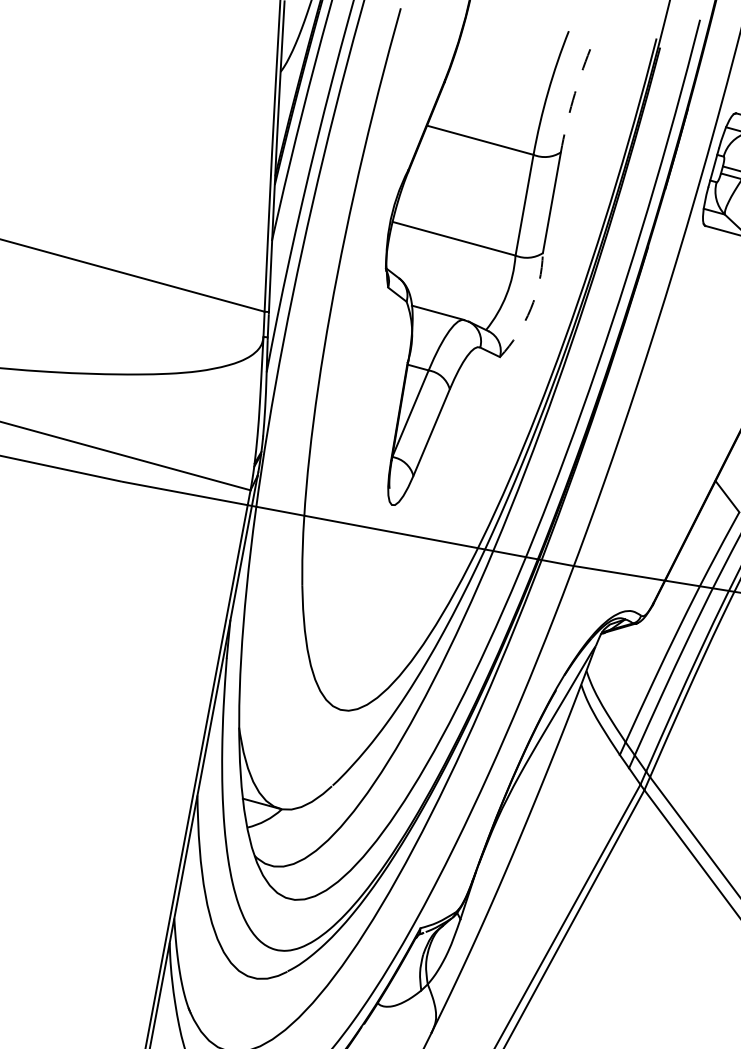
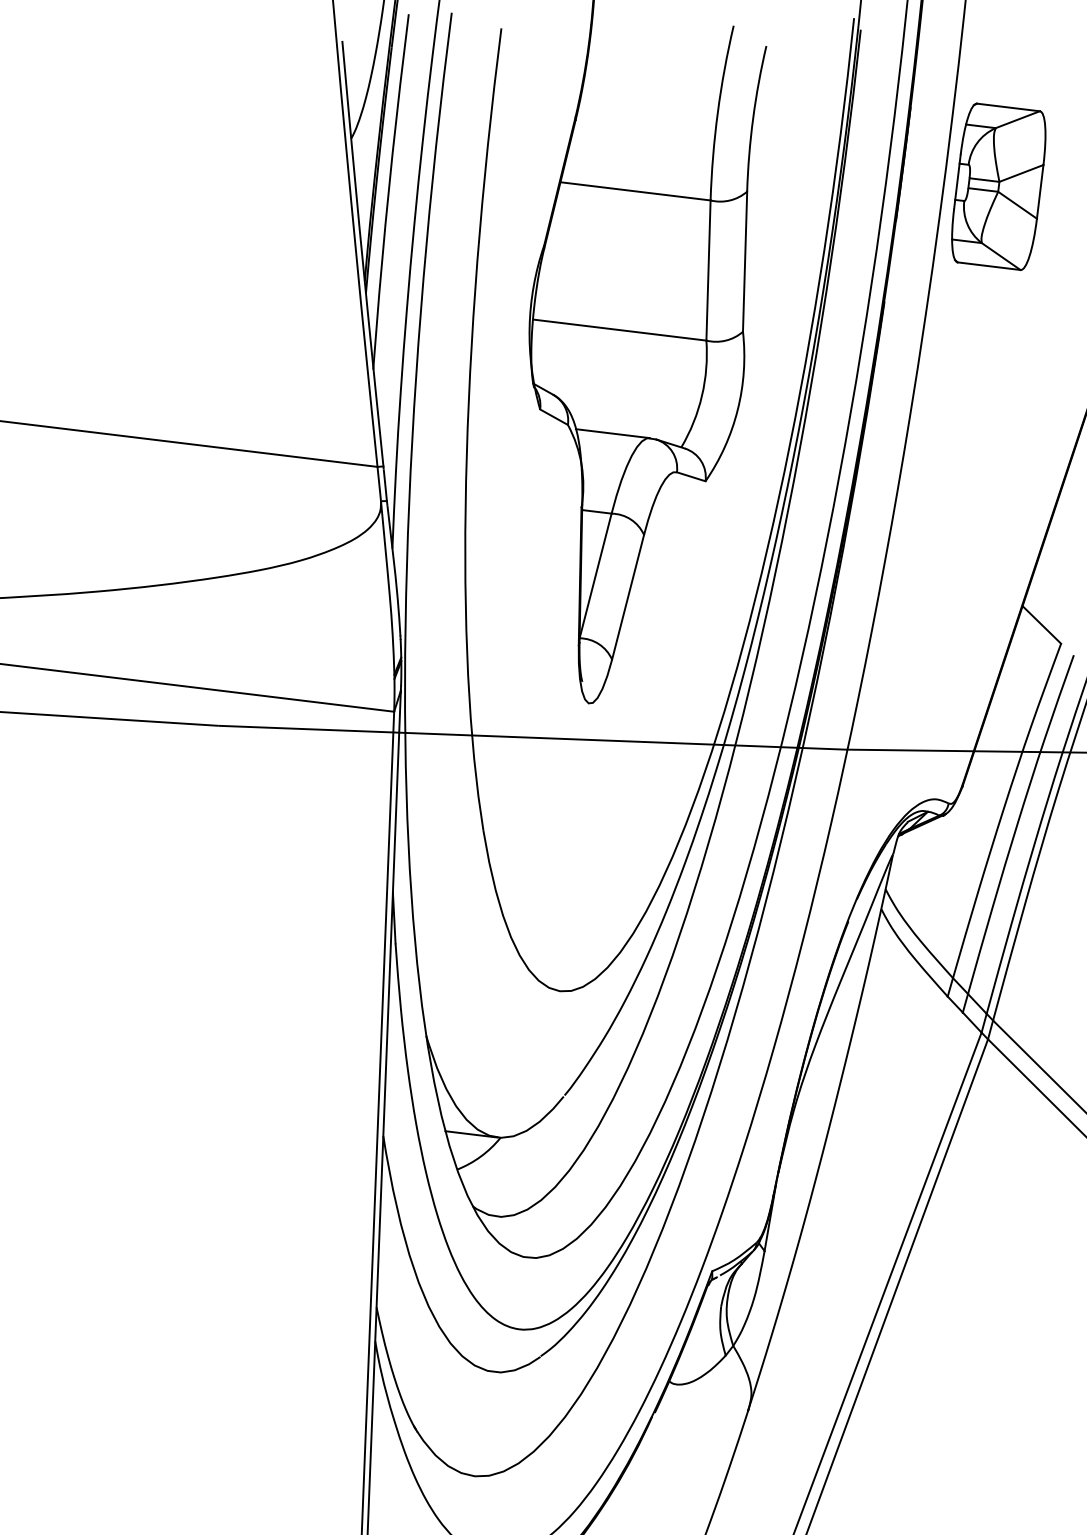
arc: (573, 100) -> (753, 118), dashed -> solid
arc: (530, 308) -> (737, 409), dashed -> solid

